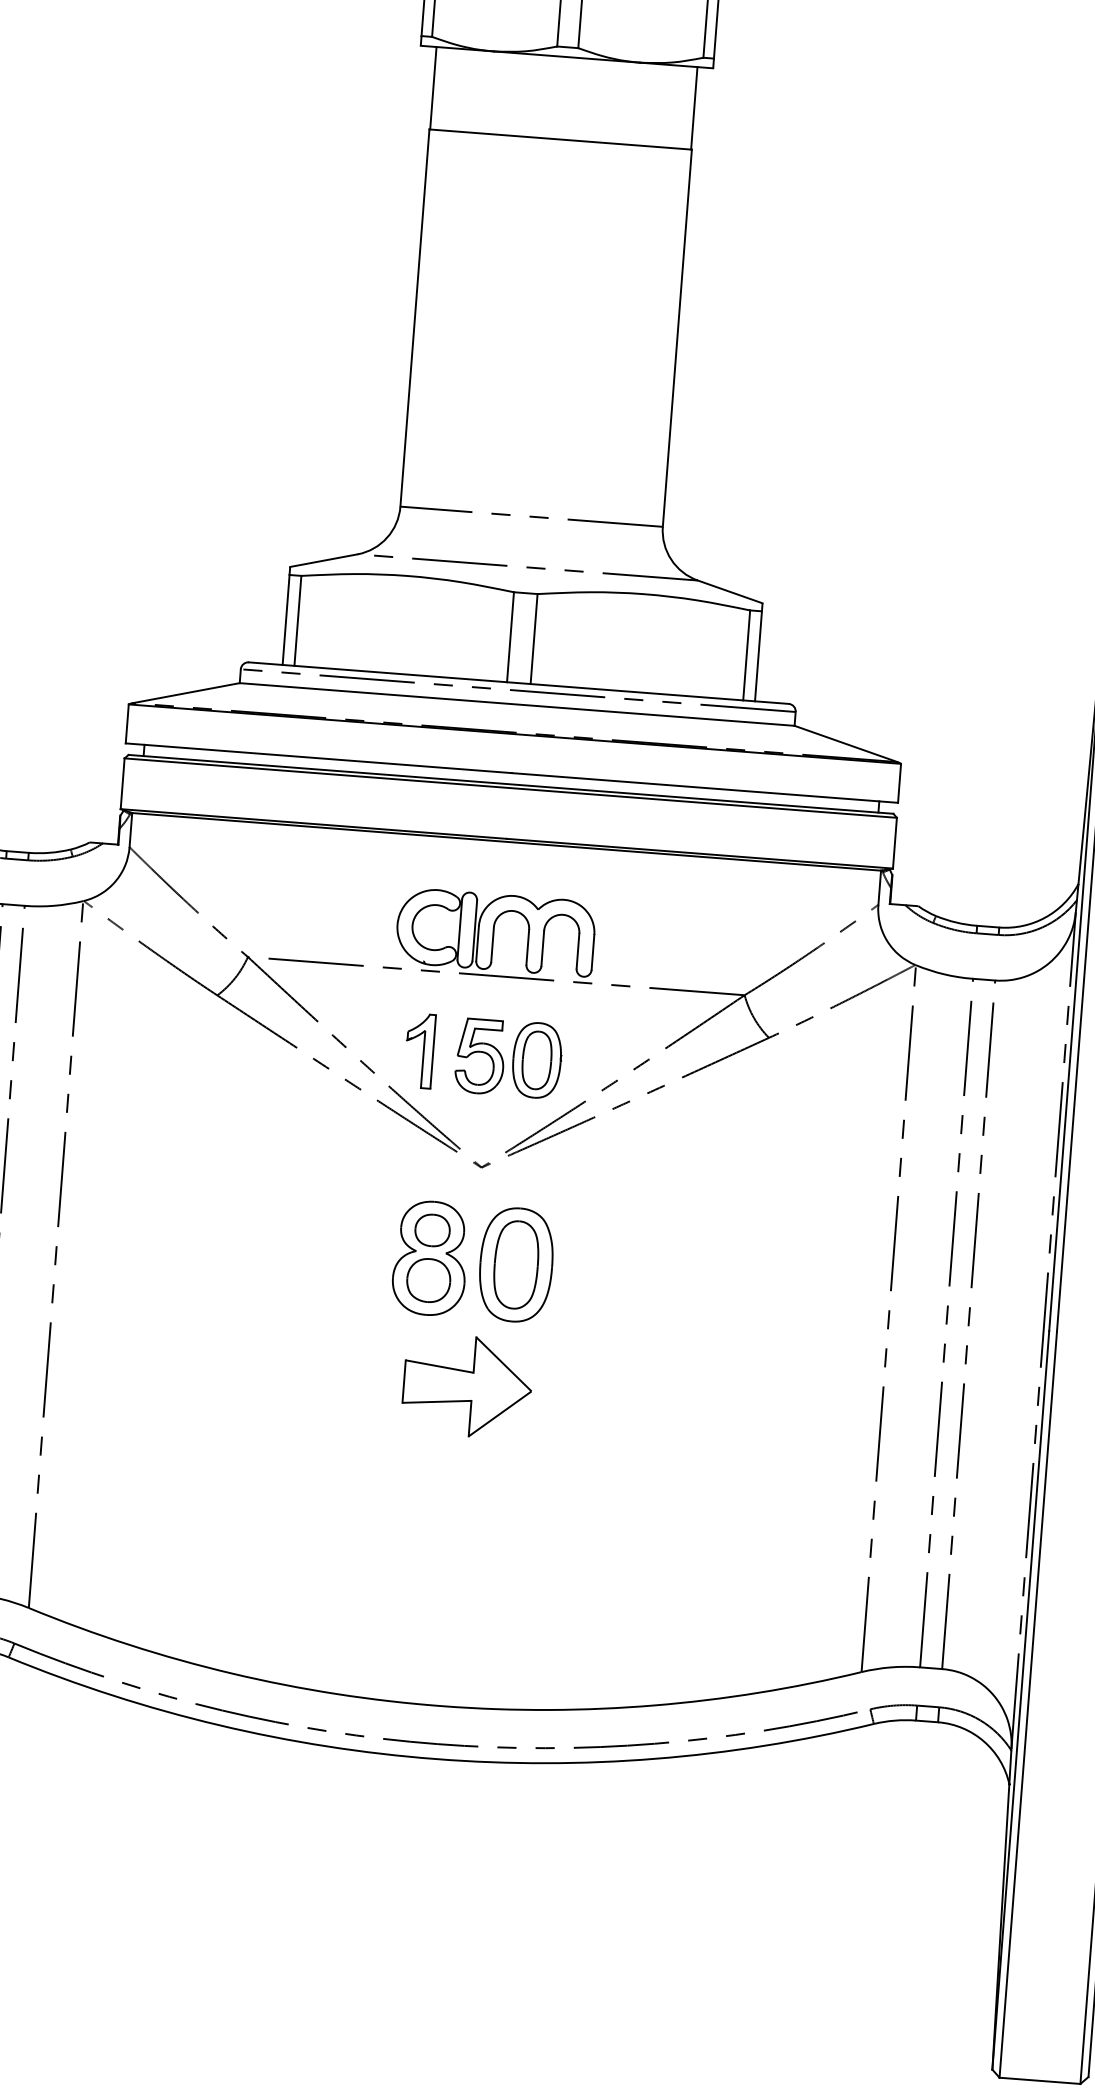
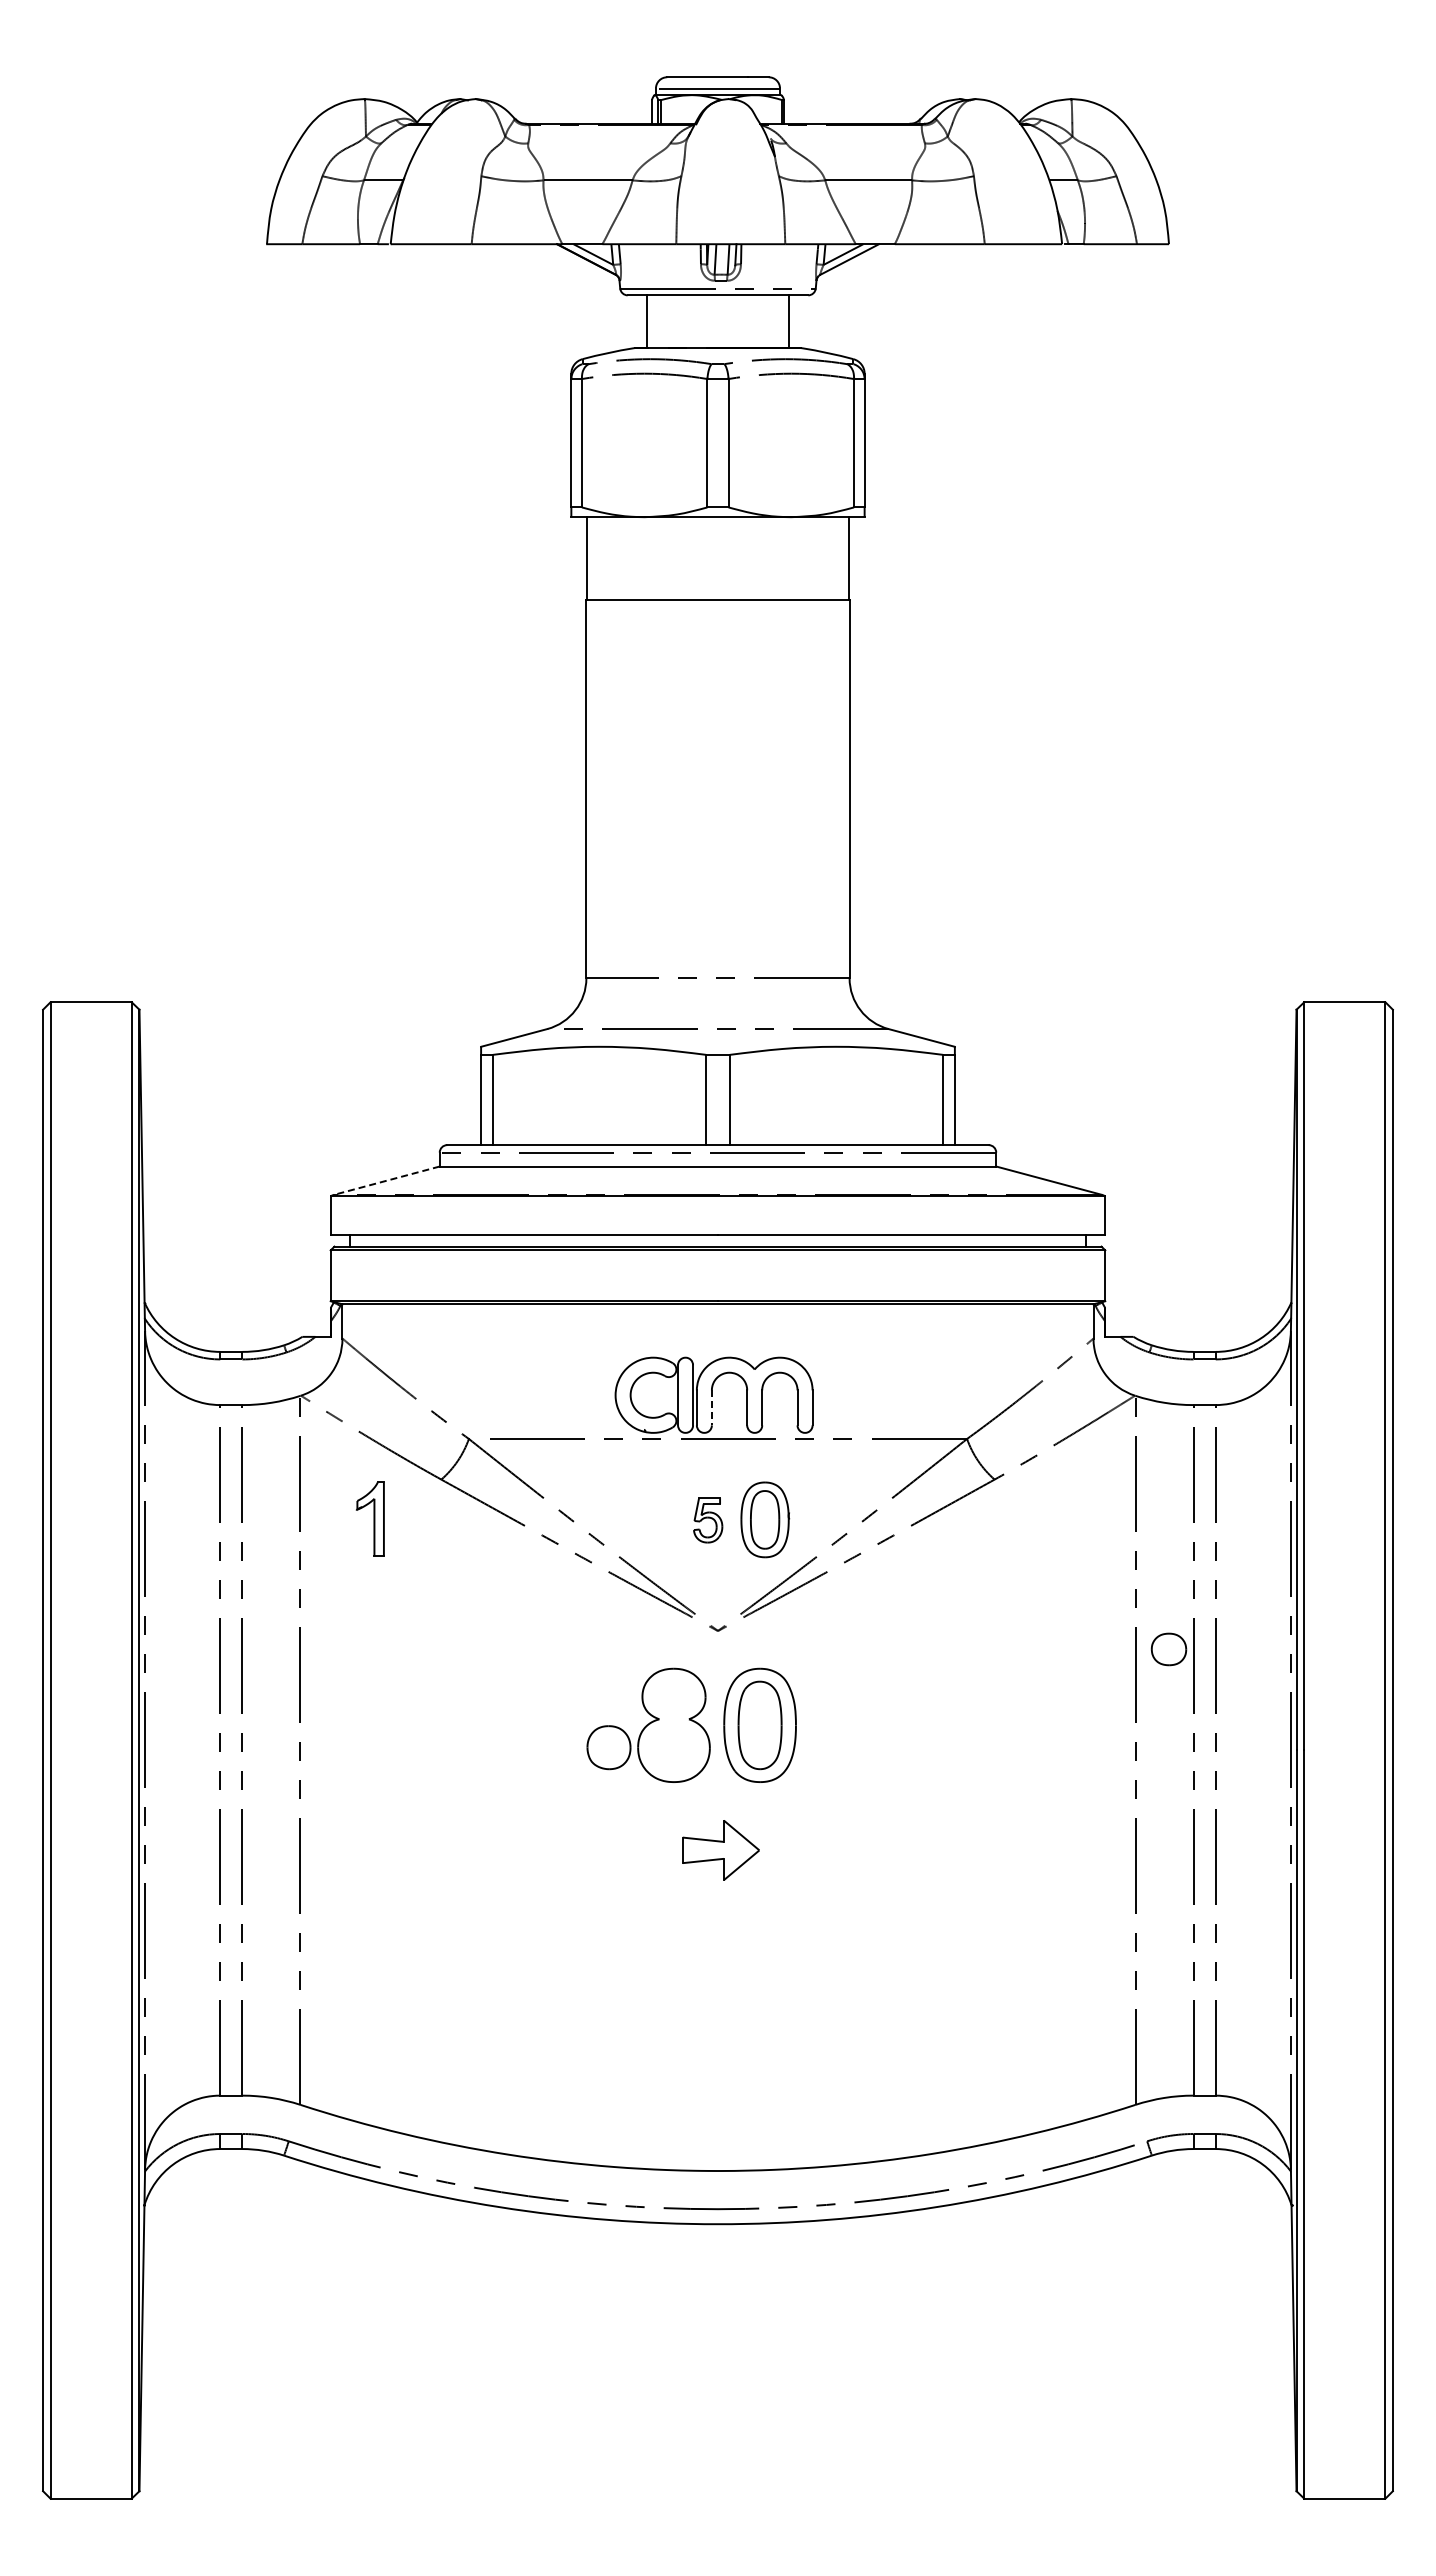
line: (186, 693) -> (387, 1180), solid -> dashed
line: (492, 945) -> (711, 1408), solid -> dashed
part: (418, 1049) -> (369, 1518), moved
part: (479, 1056) -> (707, 1520), size x0.6
part: (432, 1230) -> (1168, 1649), moved
part: (428, 1280) -> (608, 1747), moved
part: (467, 1386) -> (720, 1850), size x0.6

